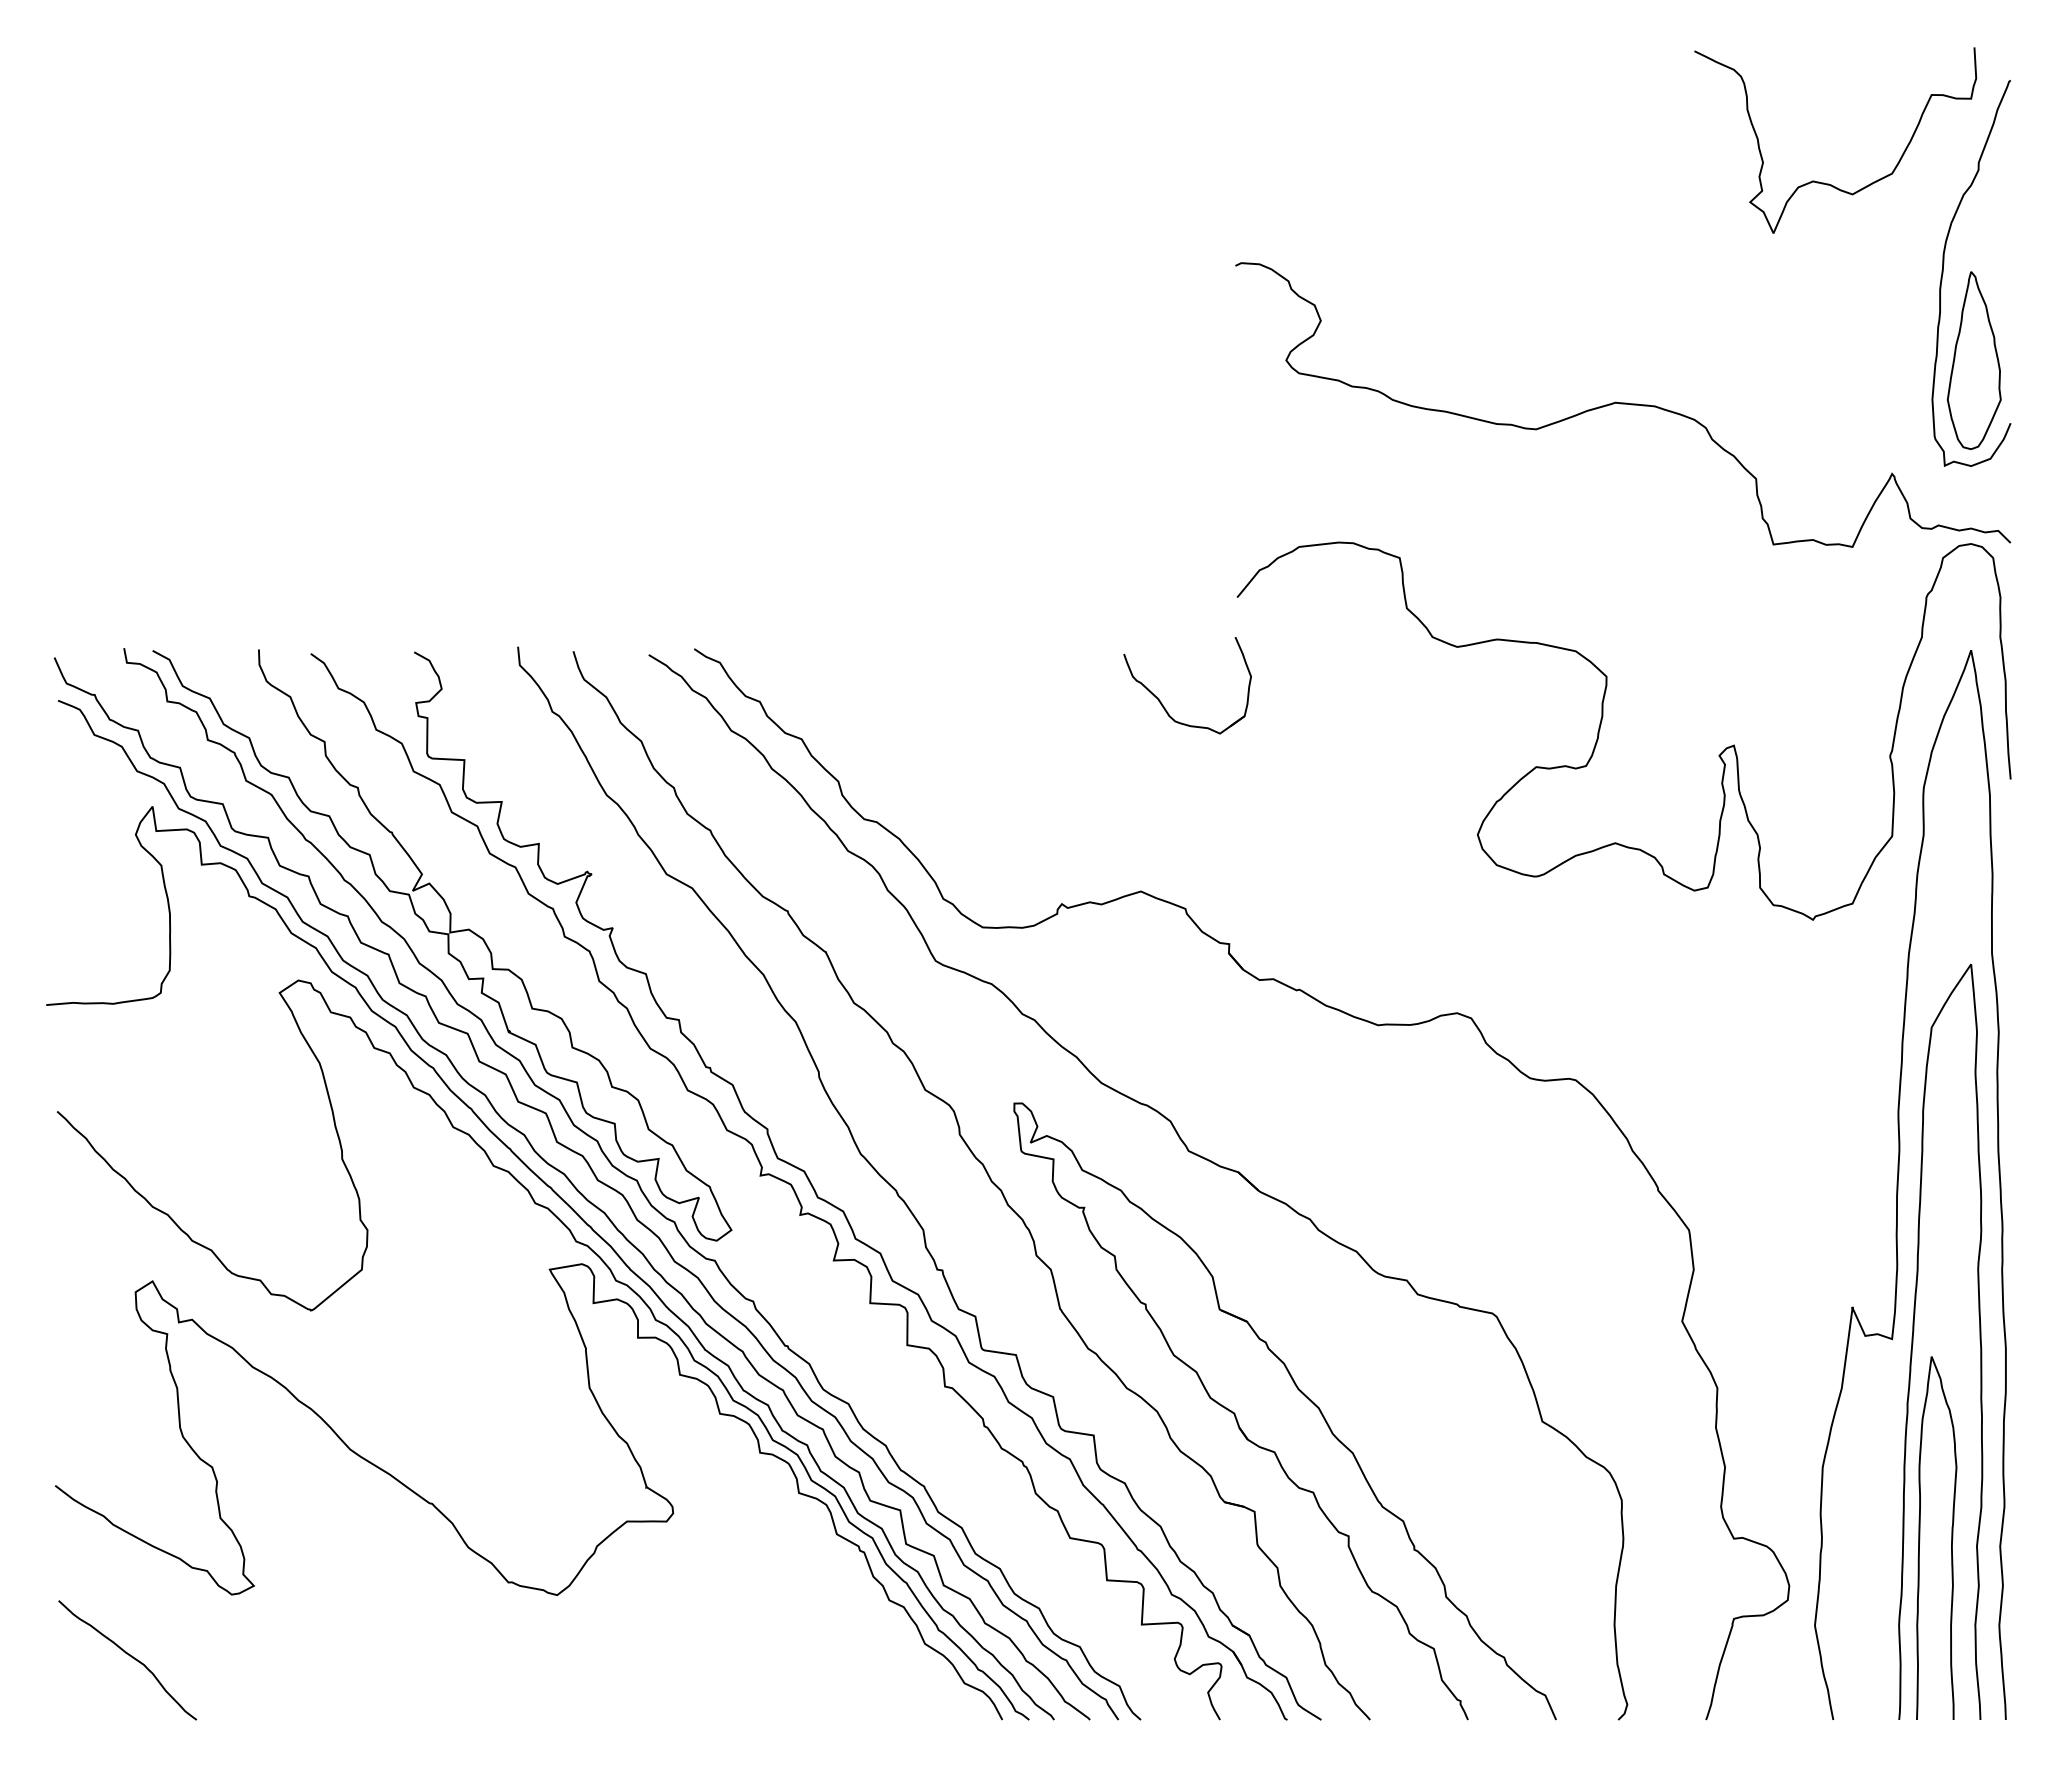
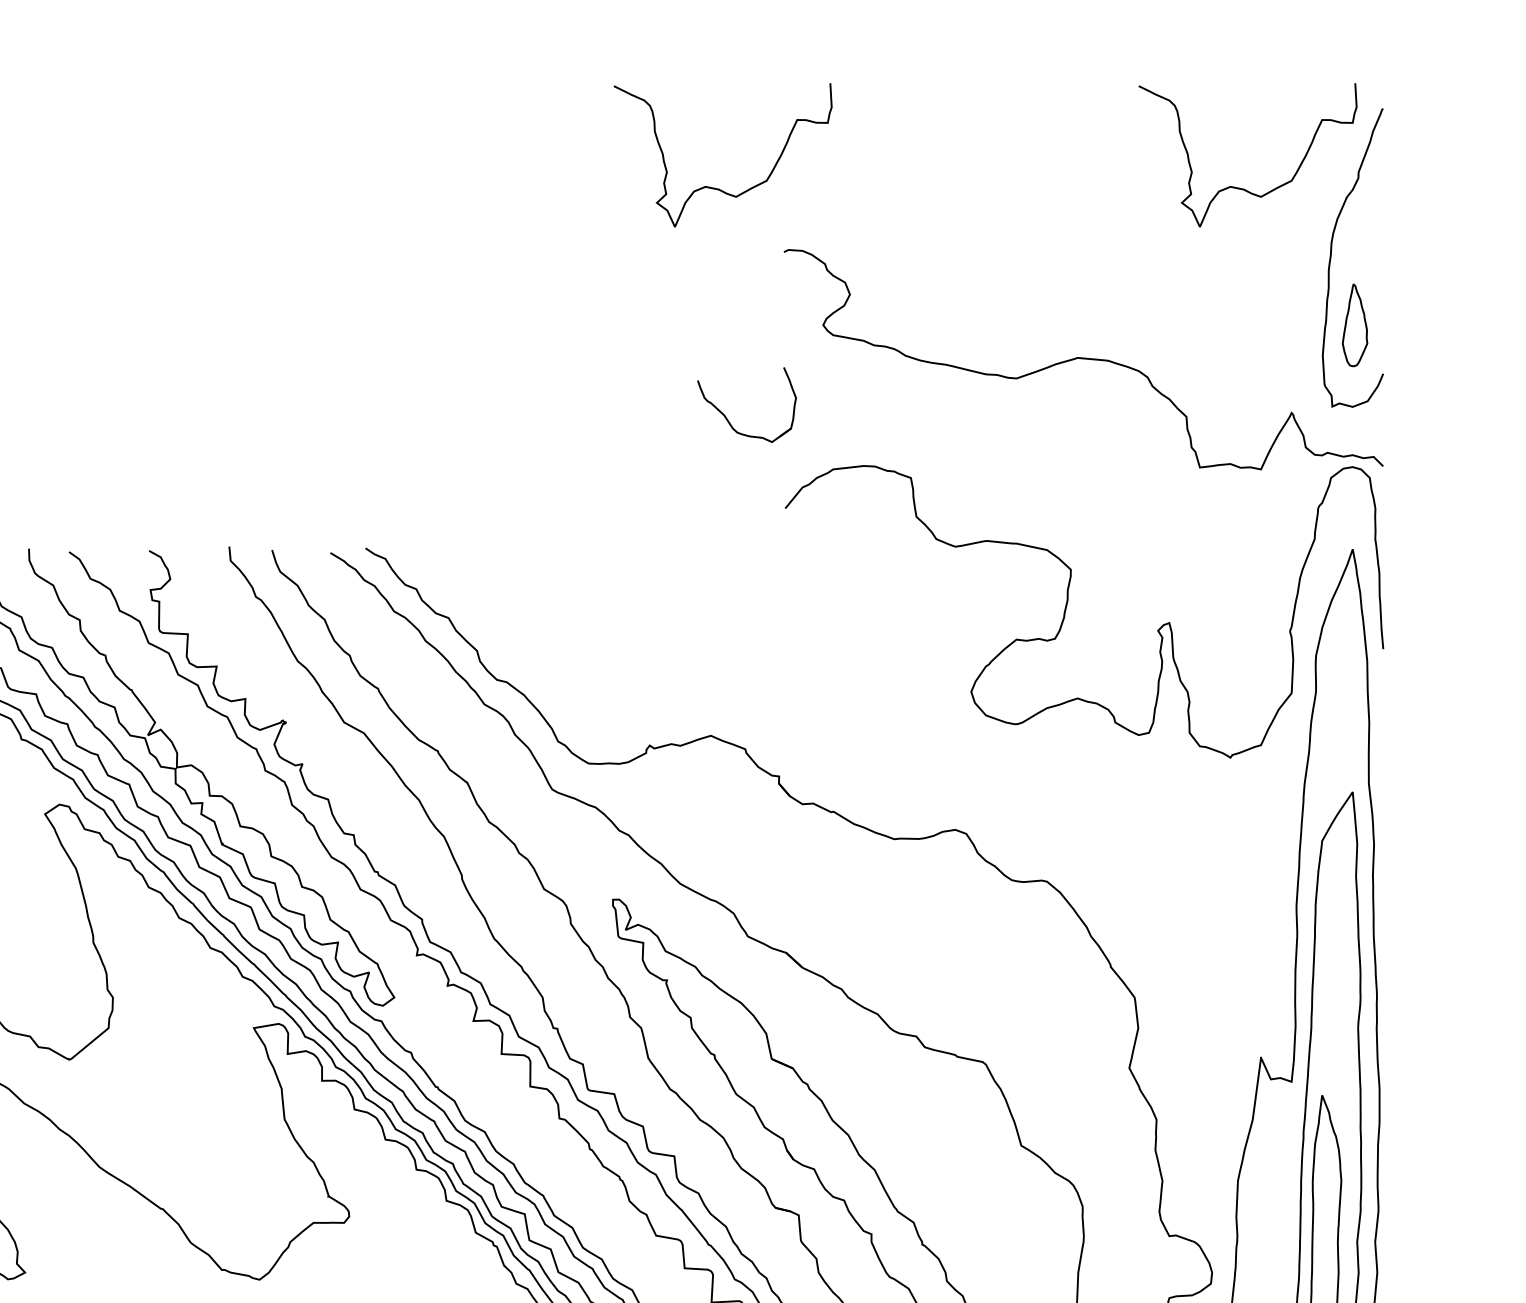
curve: (1145, 182) -> (714, 187), added
part: (1973, 360) -> (1354, 325), size x0.6
part: (1162, 703) -> (727, 418), moved

